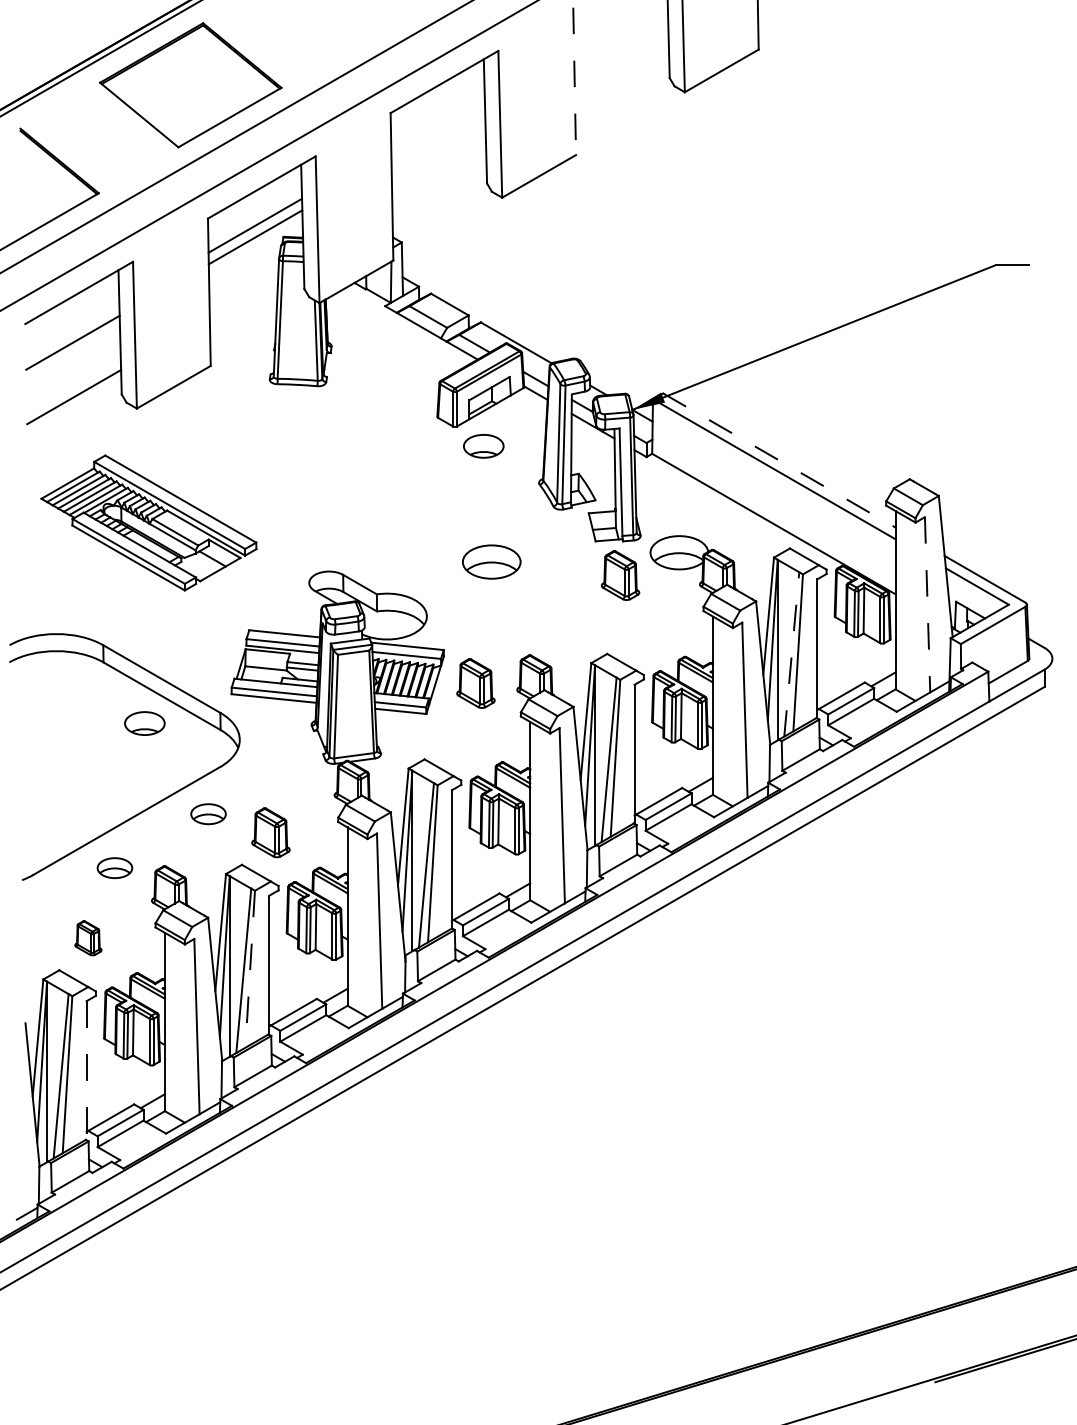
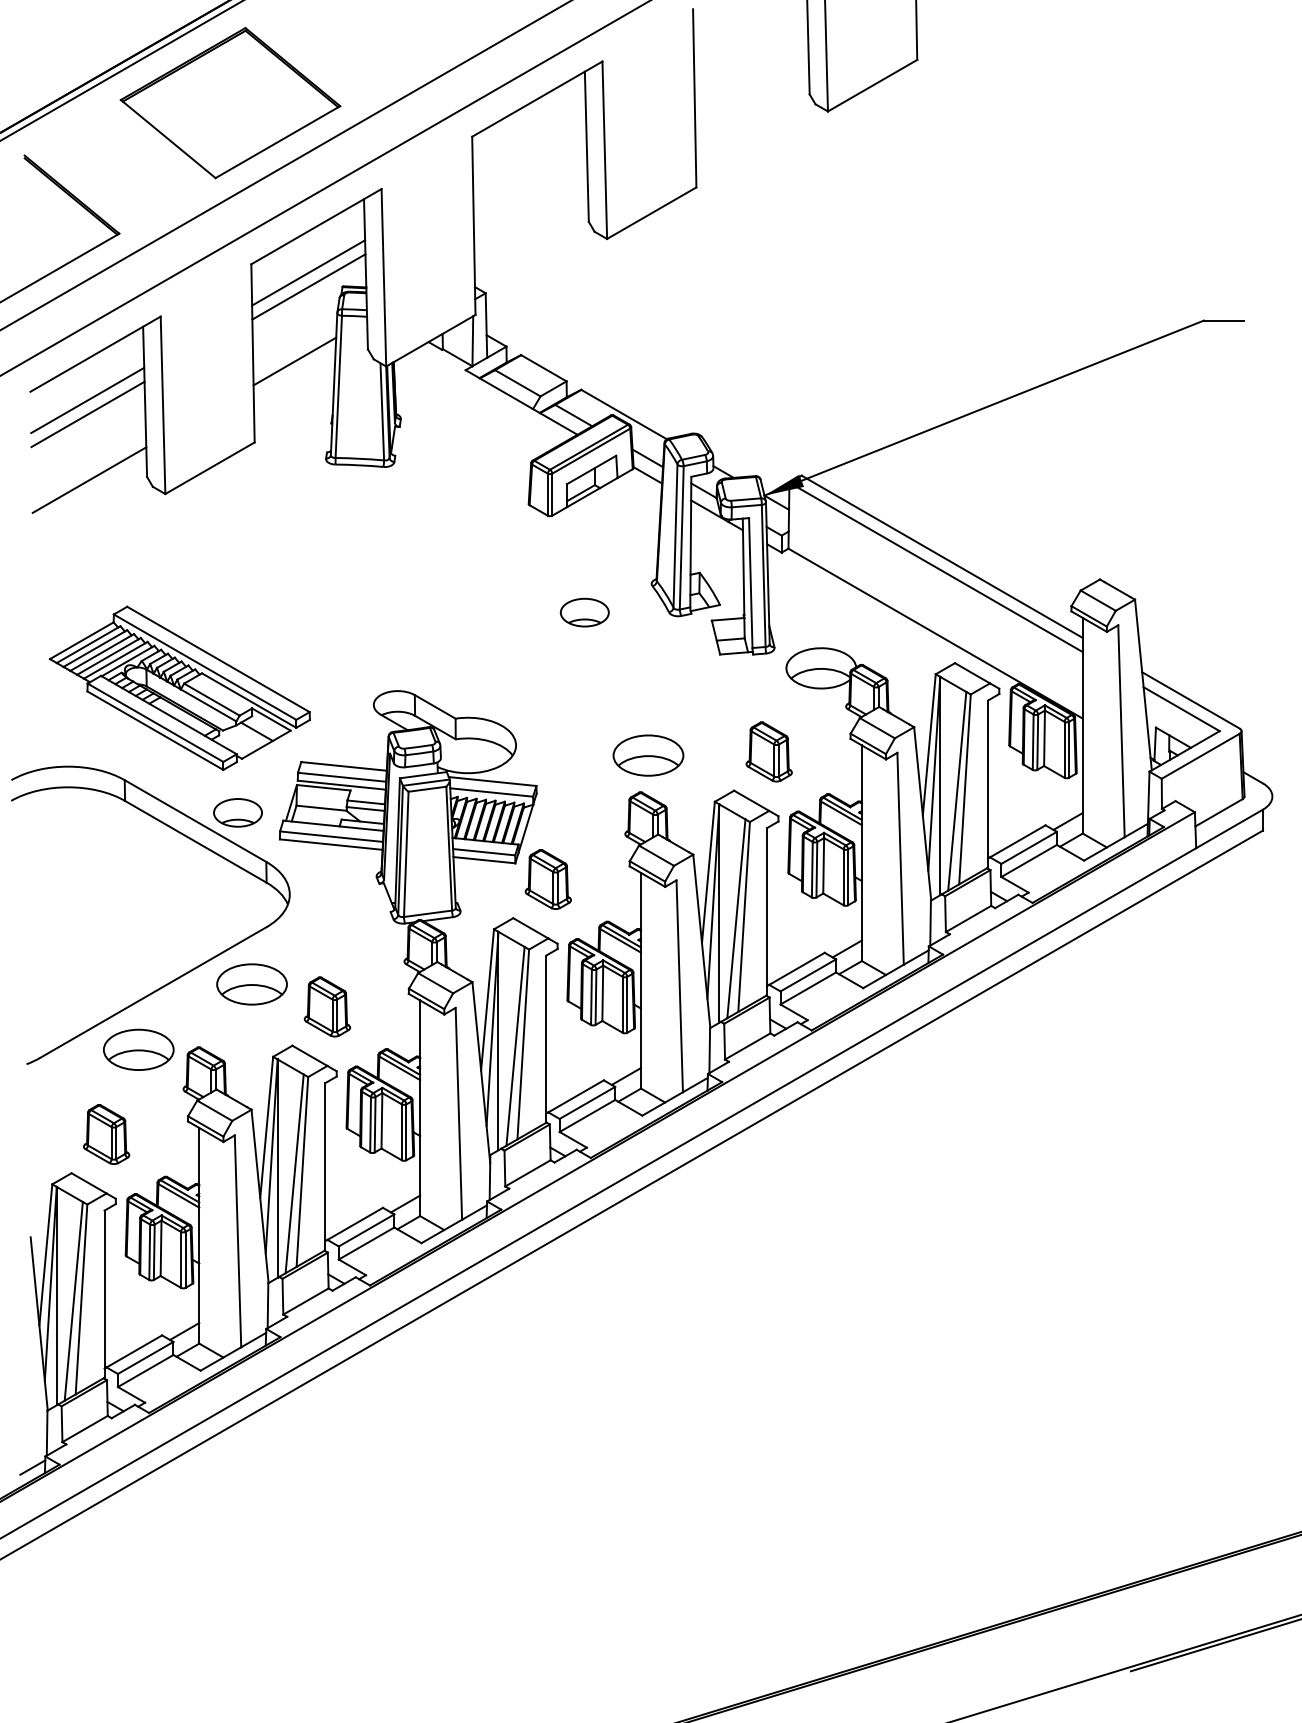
line: (574, 81) -> (694, 98), dashed -> solid
line: (243, 299) -> (294, 361), added
line: (72, 331) -> (87, 400), added
part: (483, 446) -> (584, 612), moved
line: (779, 461) -> (942, 557), dashed -> solid
part: (148, 523) -> (179, 688), moved
part: (491, 561) -> (648, 755), moved
part: (619, 575) -> (768, 751), moved
line: (927, 604) -> (1121, 731), dashed -> solid
line: (791, 654) -> (957, 791), dashed -> solid
part: (475, 683) -> (547, 879), moved
part: (144, 723) -> (237, 812), moved
part: (208, 814) -> (251, 984), size x1.67
part: (114, 867) -> (138, 1049), size x1.67
part: (88, 938) -> (106, 1134), size x1.43
line: (250, 969) -> (302, 1172), dashed -> solid
line: (86, 1071) -> (104, 1295), dashed -> solid

